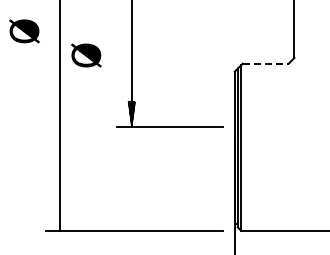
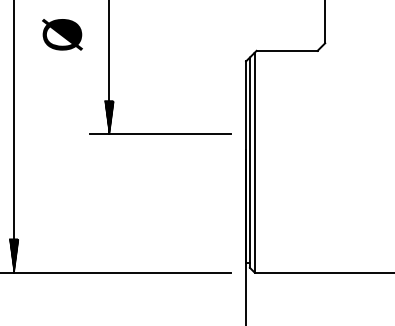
text: (86, 55) -> (62, 34), moved
line: (265, 63) -> (286, 50), dashed -> solid
hatch: (59, 217) -> (13, 254), added

